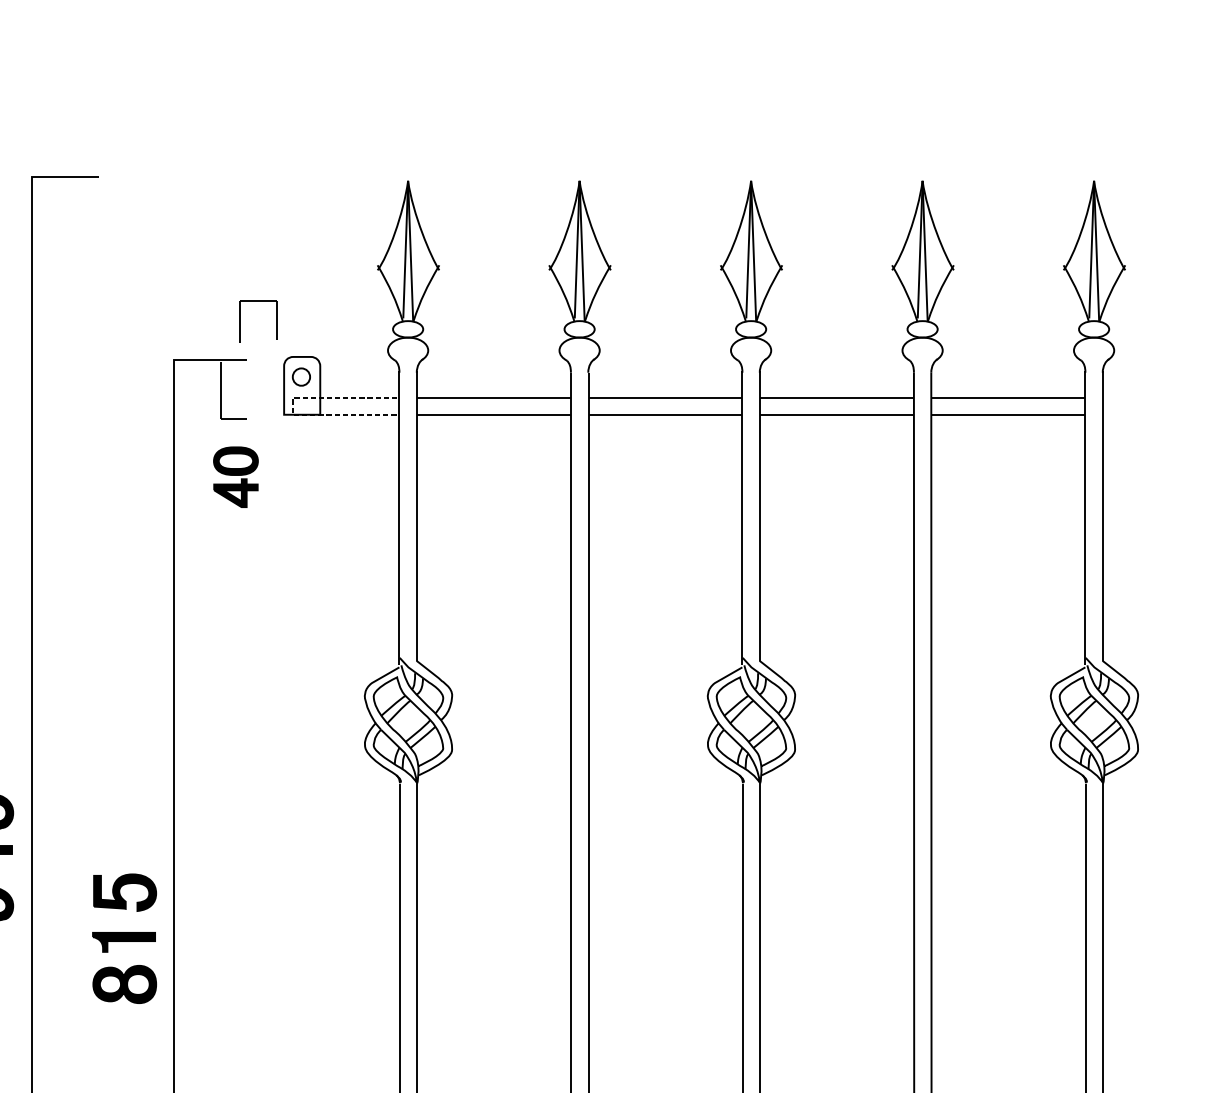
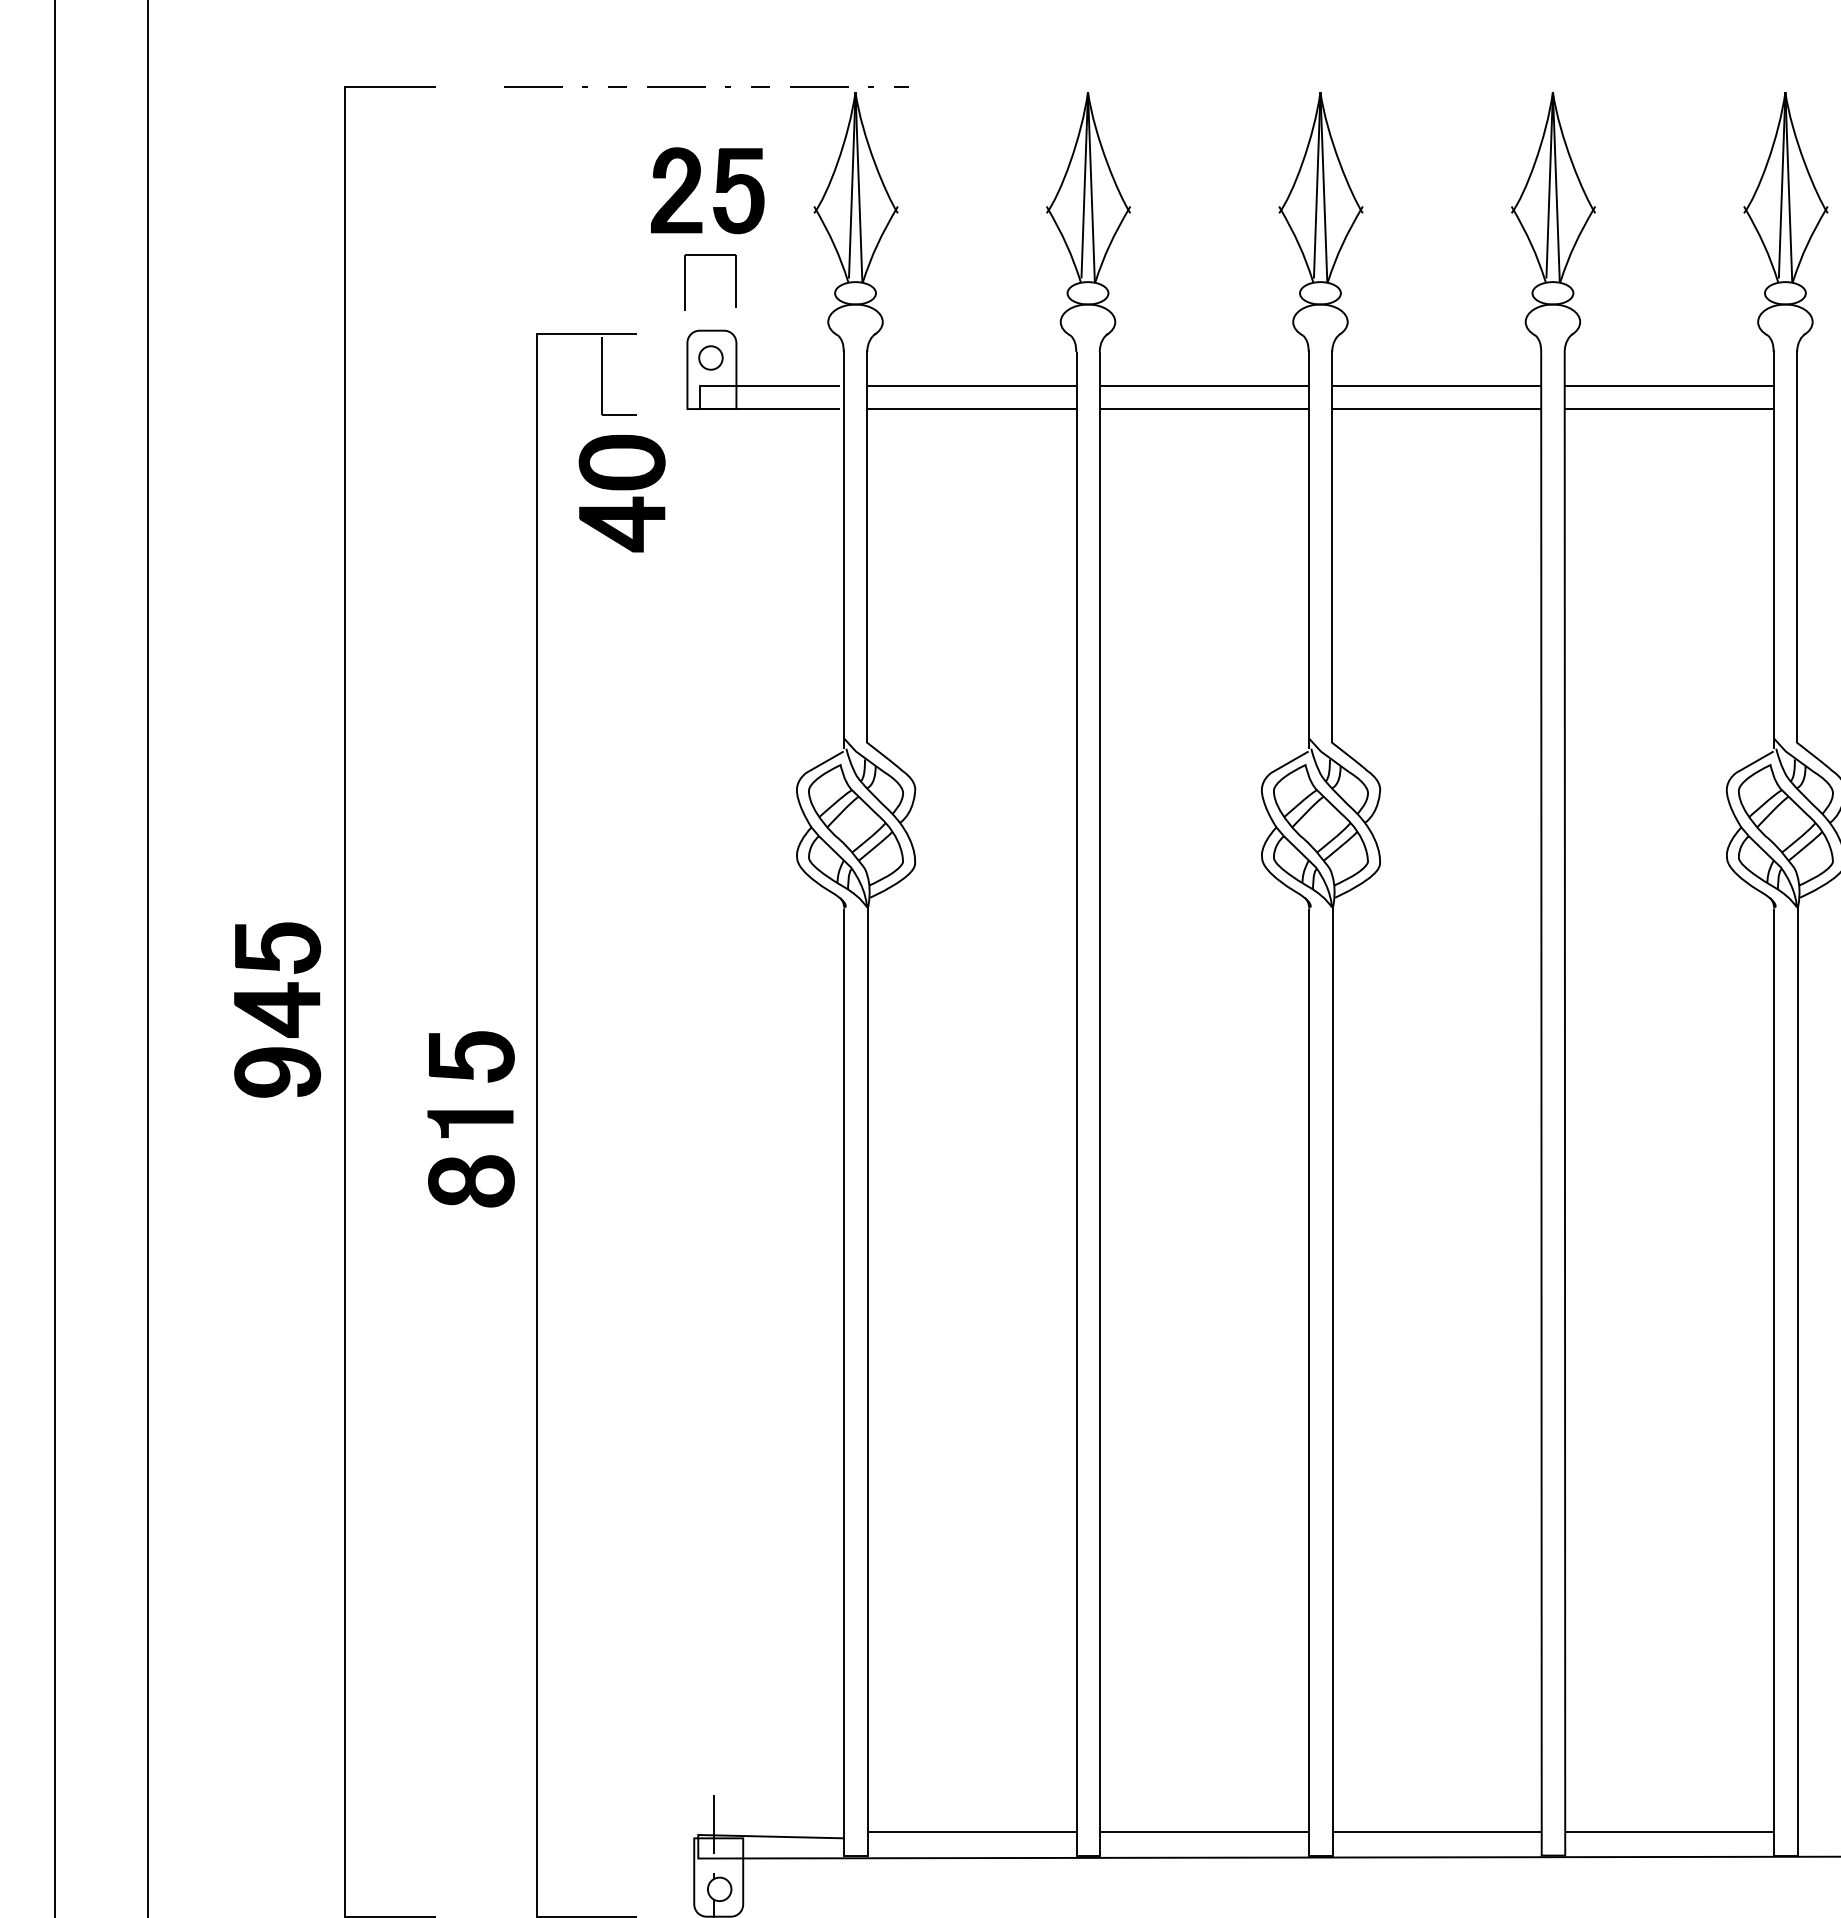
line: (297, 176) -> (705, 86), added
part: (305, 253) -> (716, 190), added
part: (239, 321) -> (685, 282), moved
line: (293, 406) -> (699, 397), dashed -> solid
part: (235, 477) -> (621, 493), size x1.43

